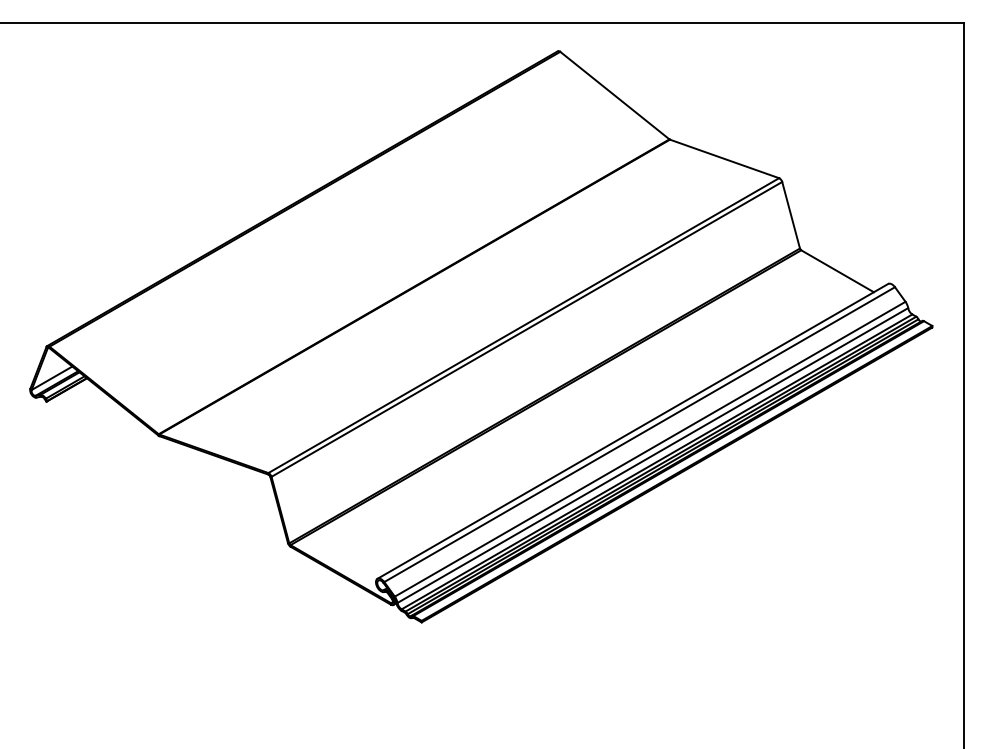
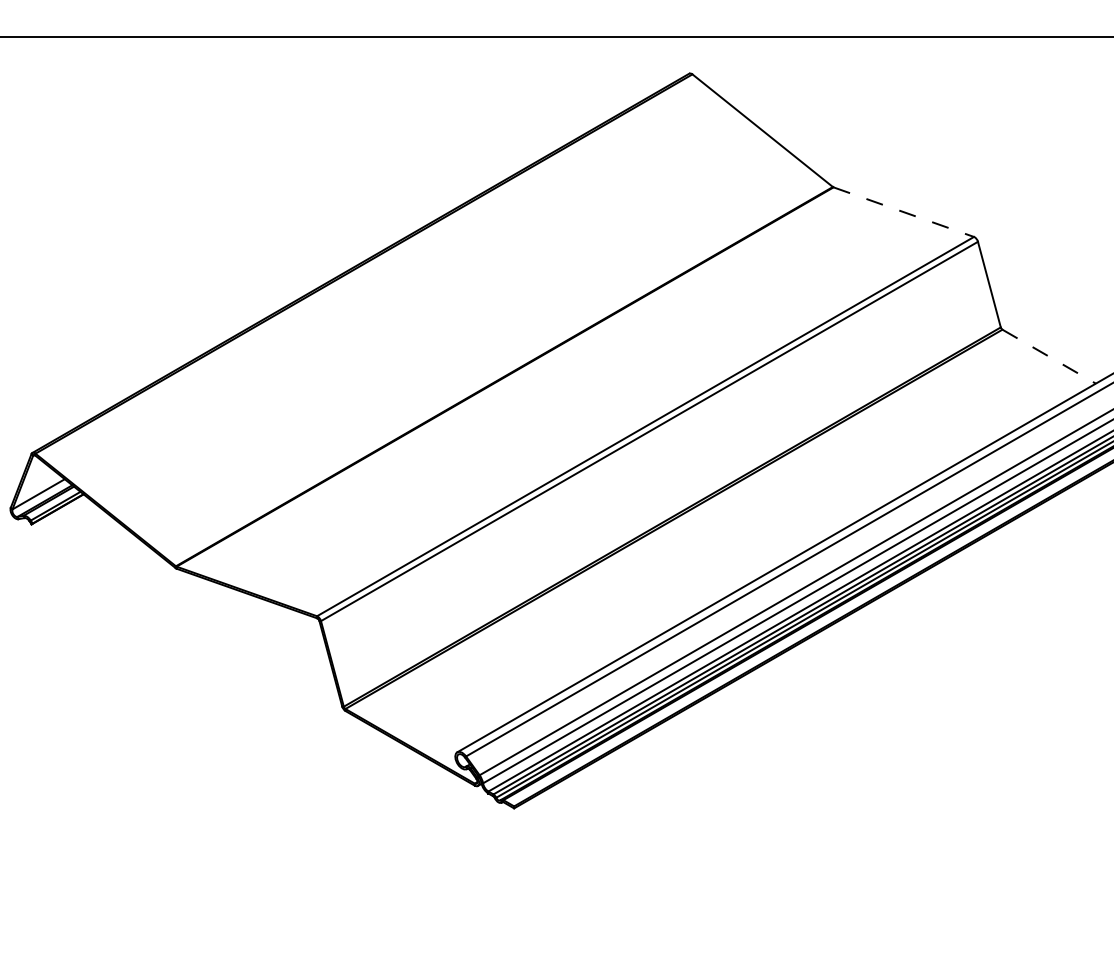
line: (724, 158) -> (903, 211), solid -> dashed
line: (837, 271) -> (1049, 356), solid -> dashed

